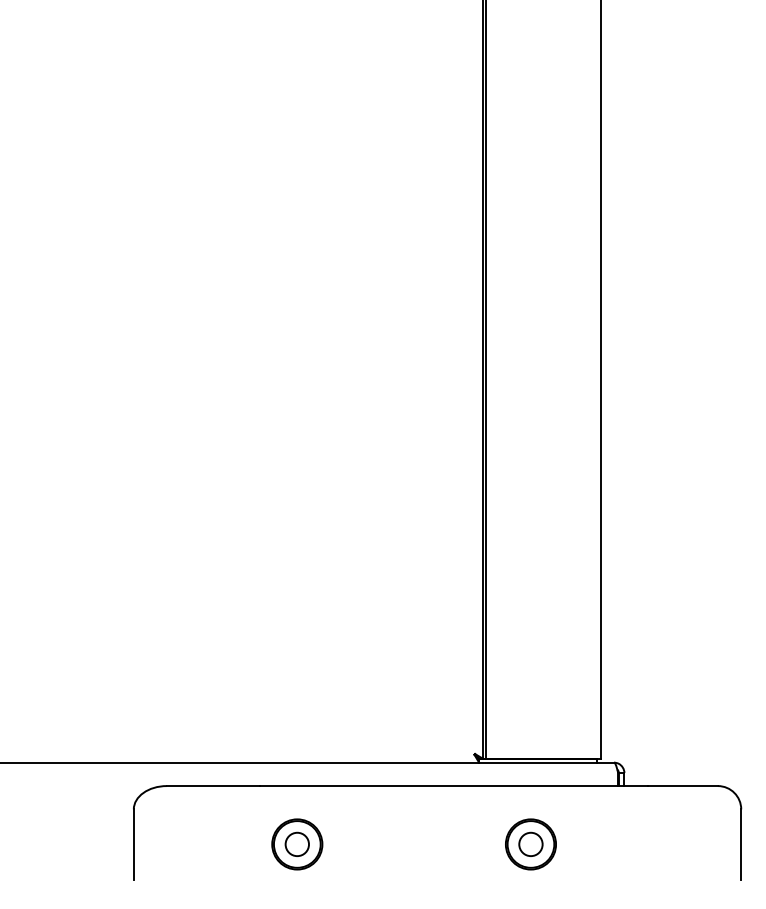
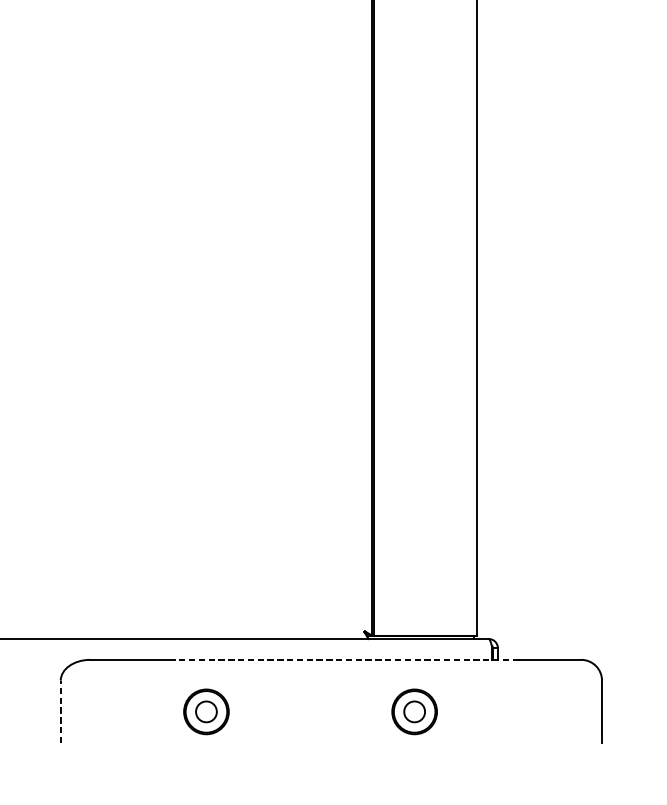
line: (454, 786) -> (346, 660), solid -> dashed
line: (133, 843) -> (60, 711), solid -> dashed

